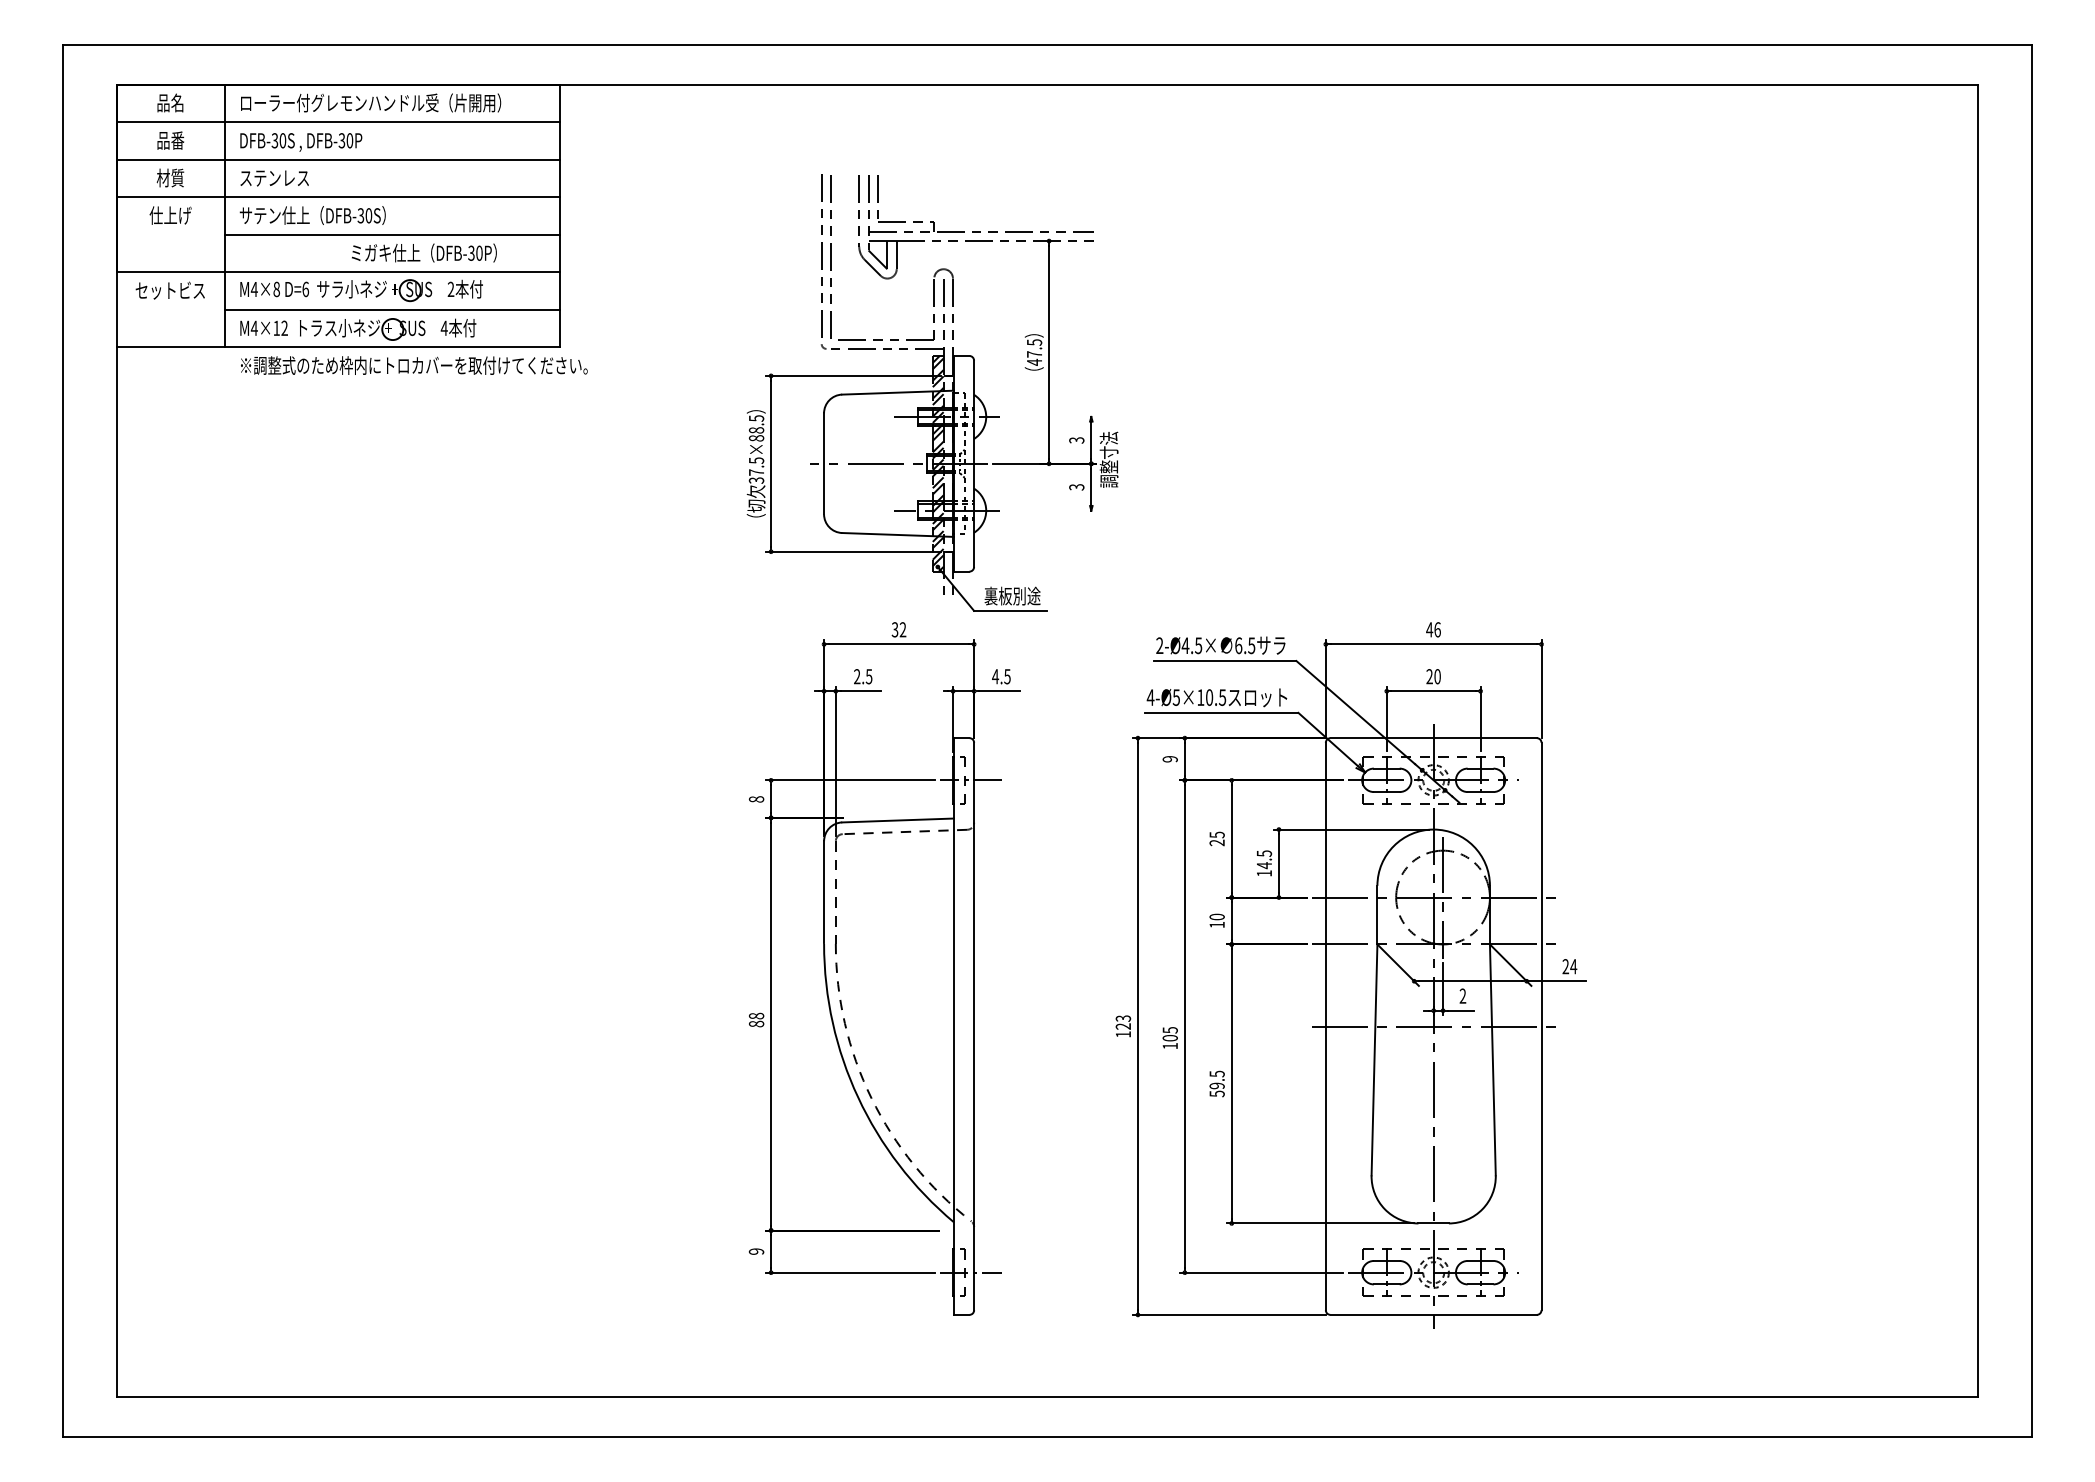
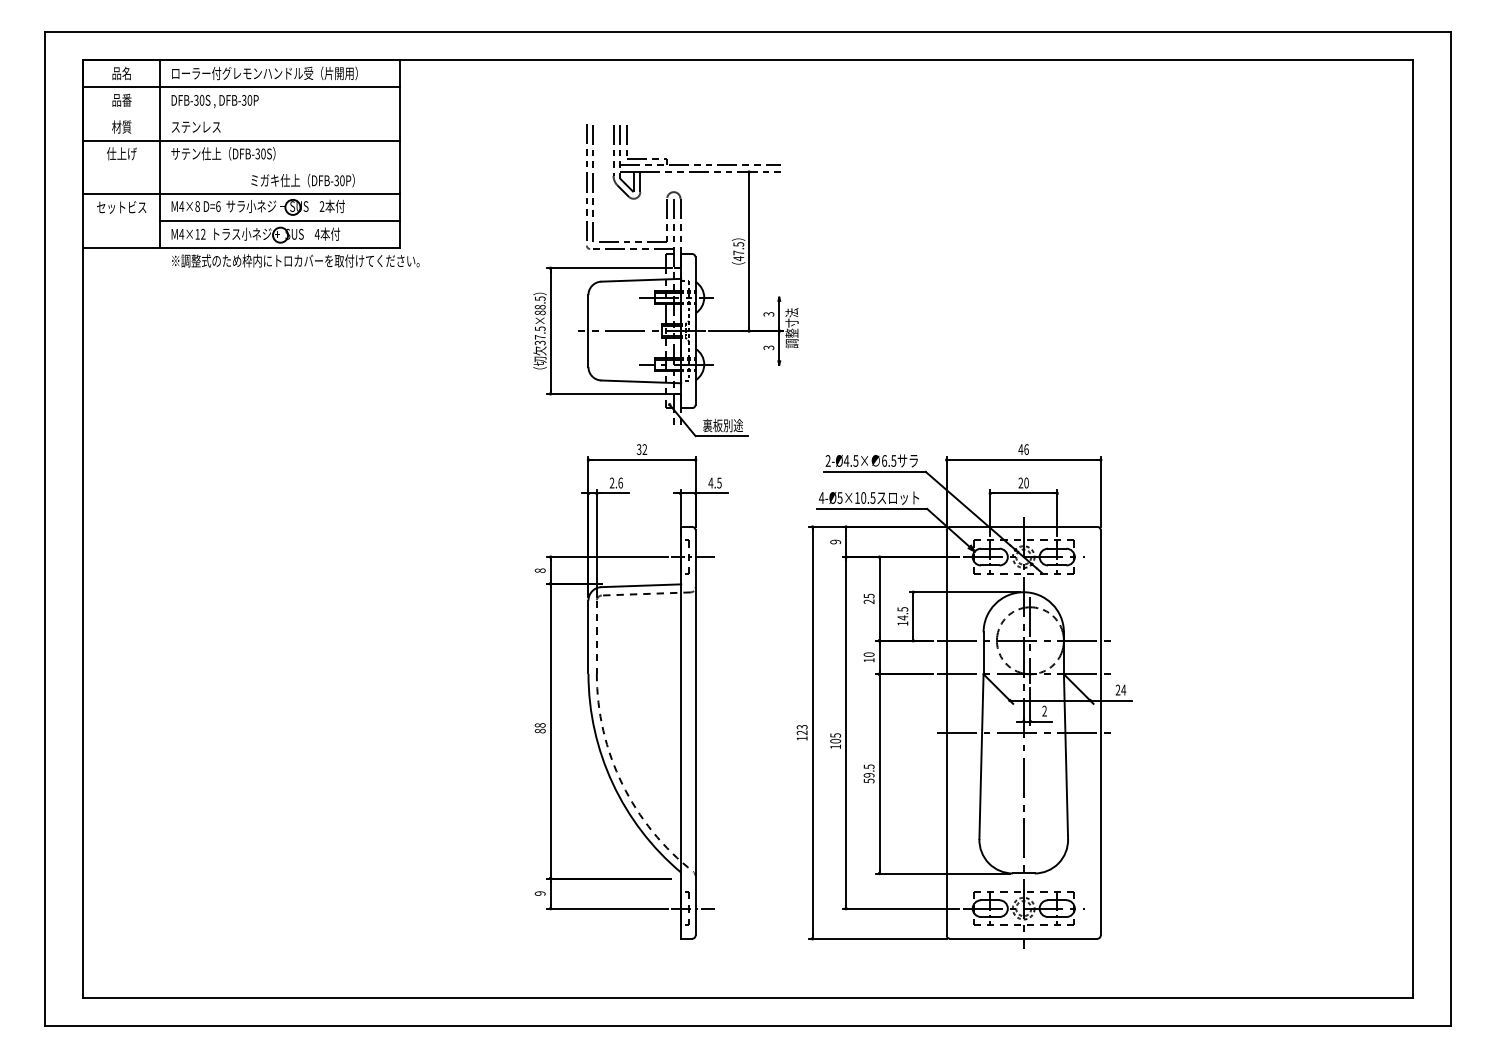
line: (338, 159) -> (241, 113), removed
line: (392, 234) -> (280, 167), removed
hatch: (937, 464) -> (669, 331), removed
text: (868, 675) -> (620, 482), 2.5 -> 2.6

